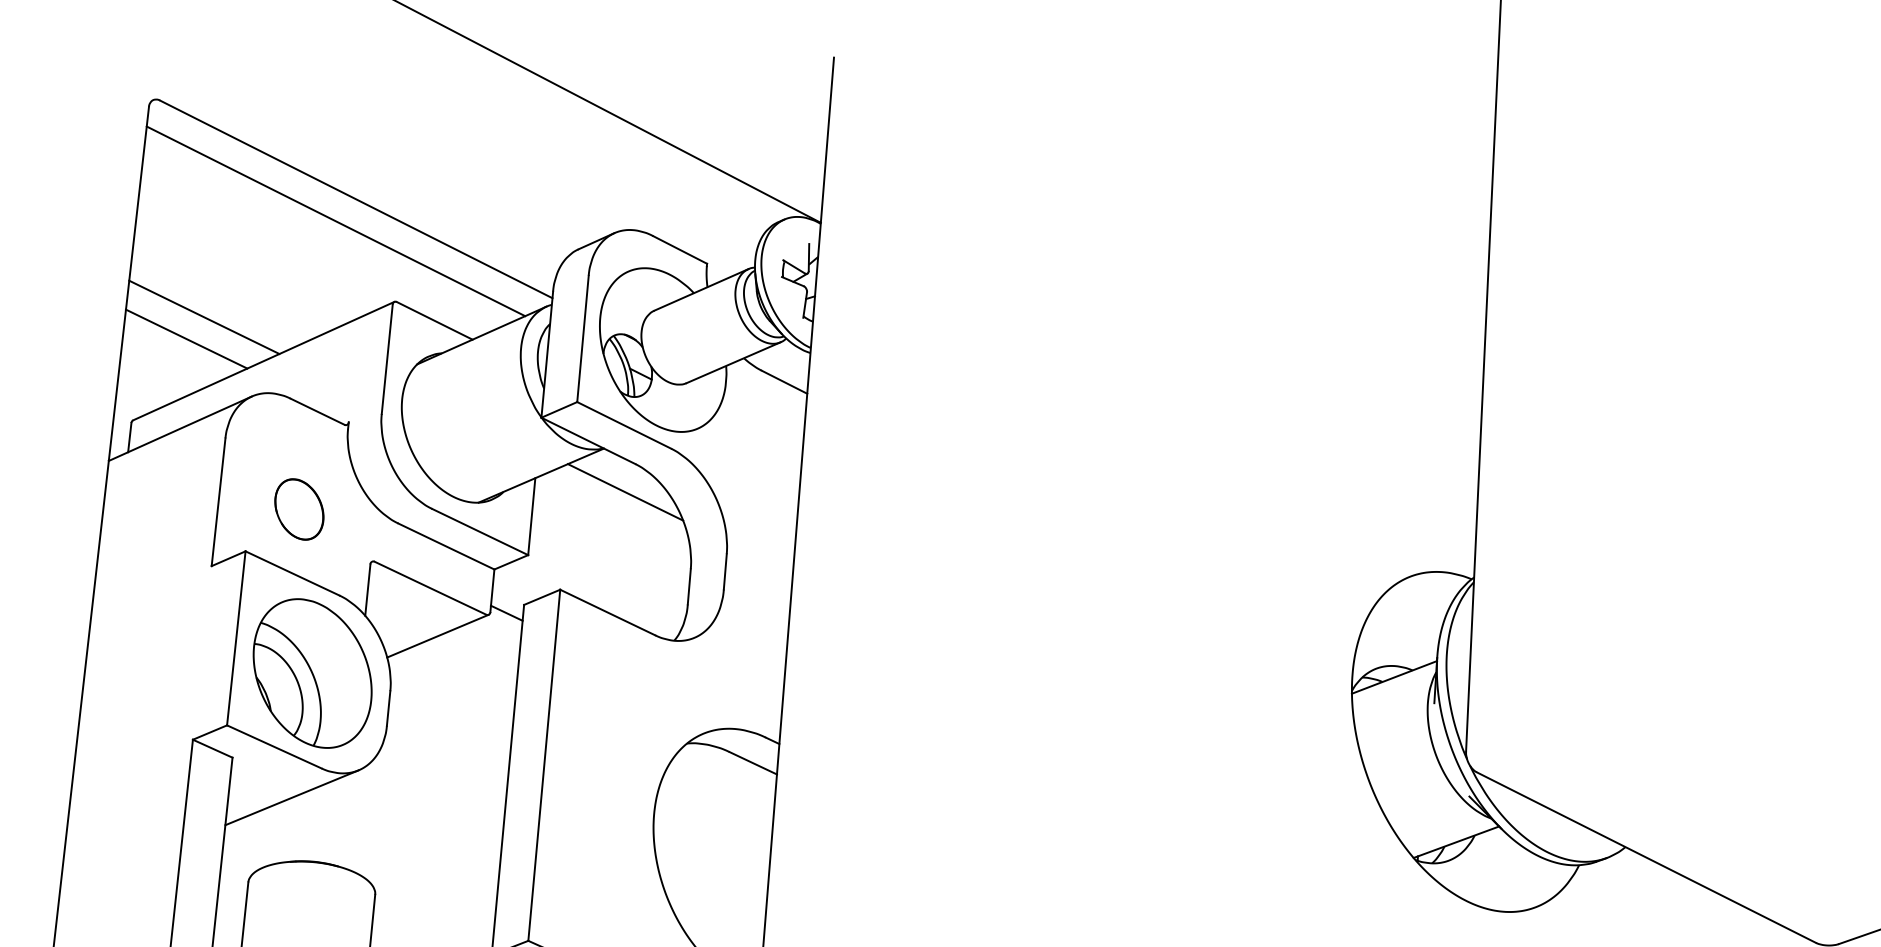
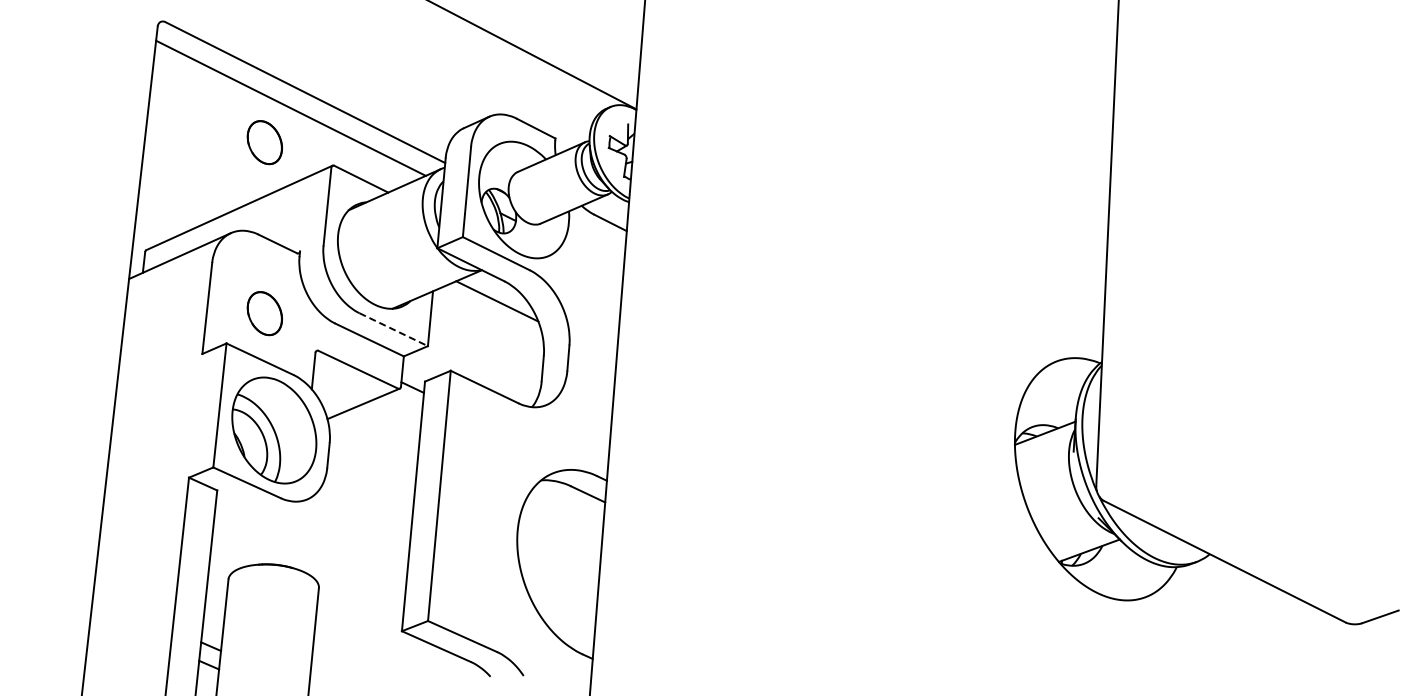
part: (298, 269) -> (264, 142), added
line: (203, 317) -> (196, 176), removed
line: (186, 339) -> (184, 192), removed
line: (479, 531) -> (393, 329), solid -> dashed
line: (291, 796) -> (259, 518), removed

